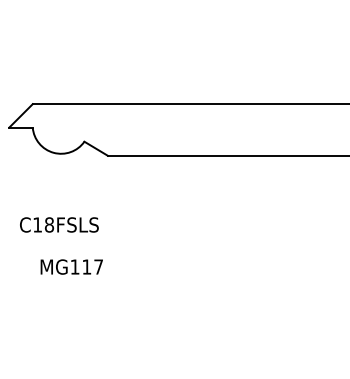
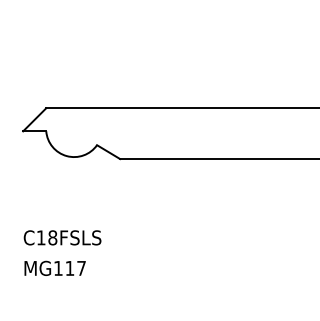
text: (59, 224) -> (62, 237), moved
text: (71, 266) -> (54, 267), moved

